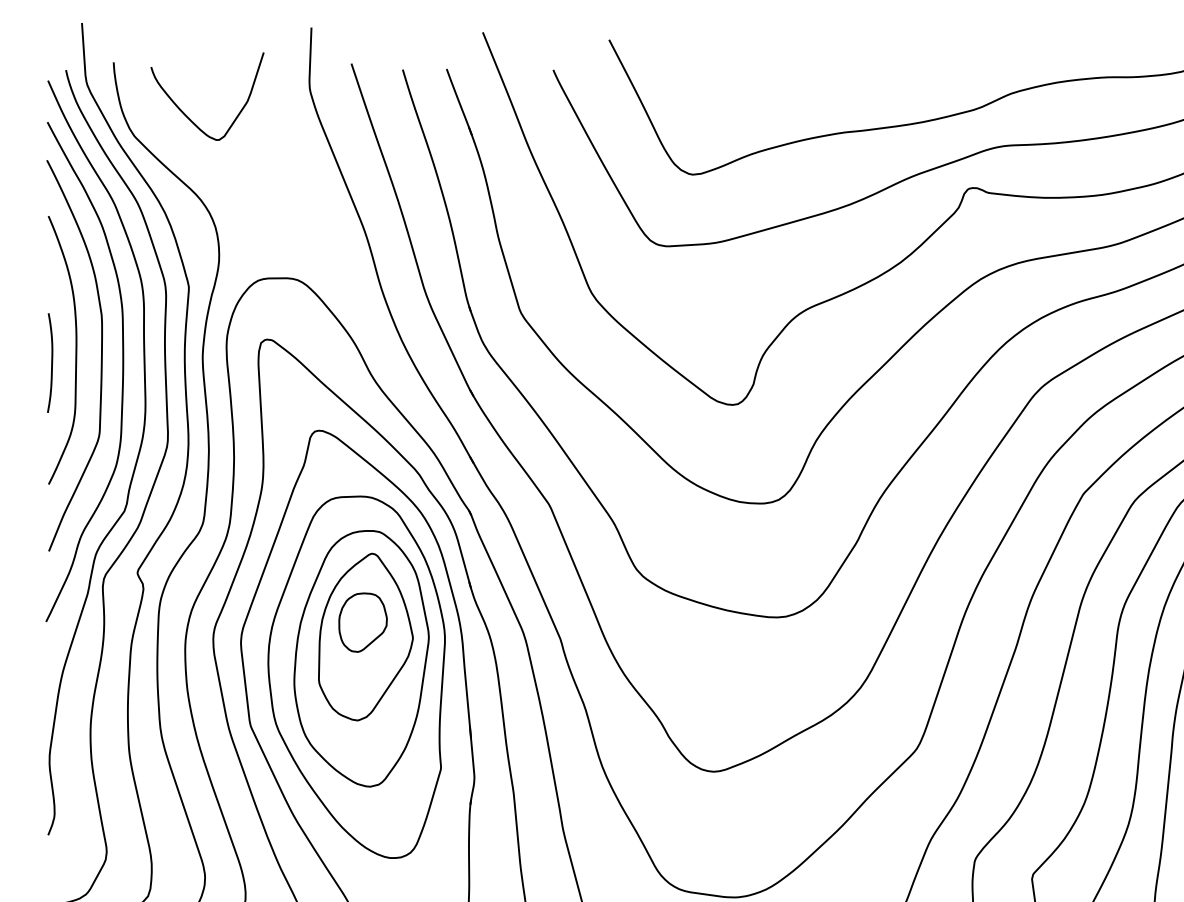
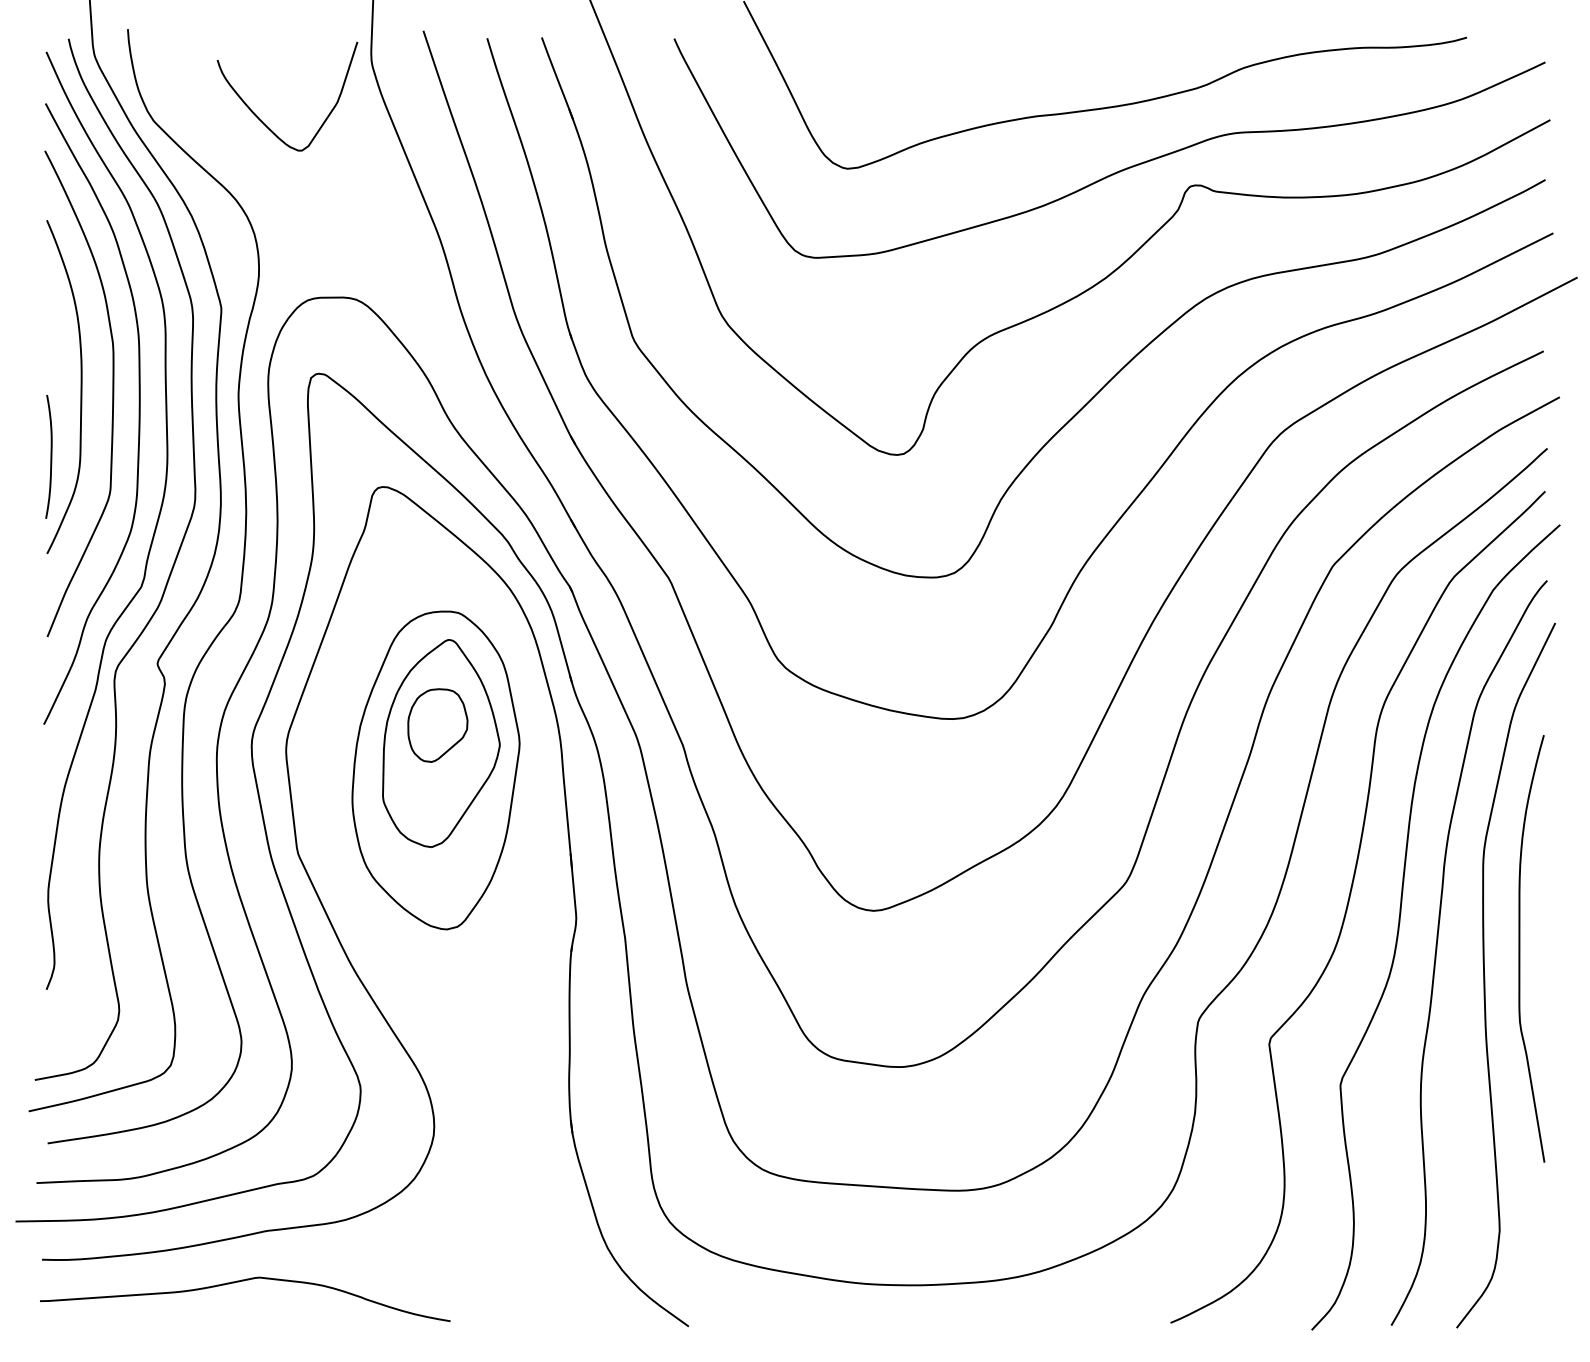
curve: (185, 114) -> (260, 118), moved
curve: (51, 362) -> (50, 456), moved
part: (356, 676) -> (429, 792), removed

